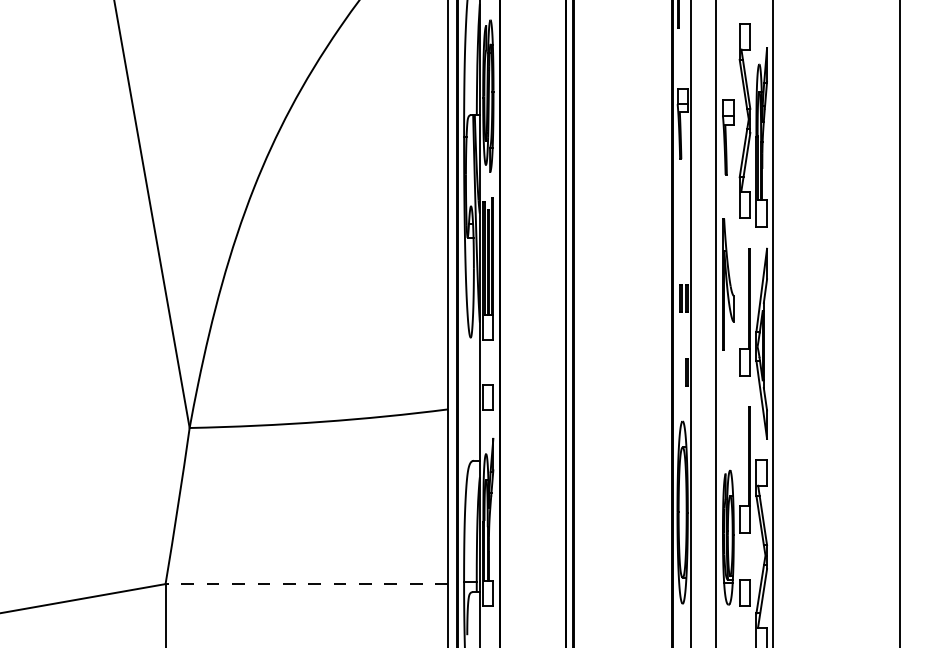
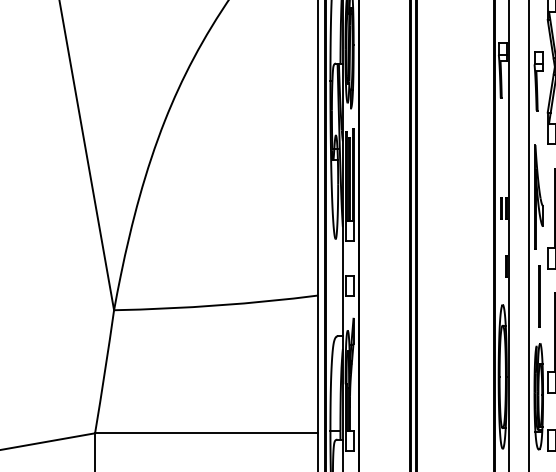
line: (729, 410) -> (539, 296), added
line: (306, 584) -> (206, 433), dashed -> solid

